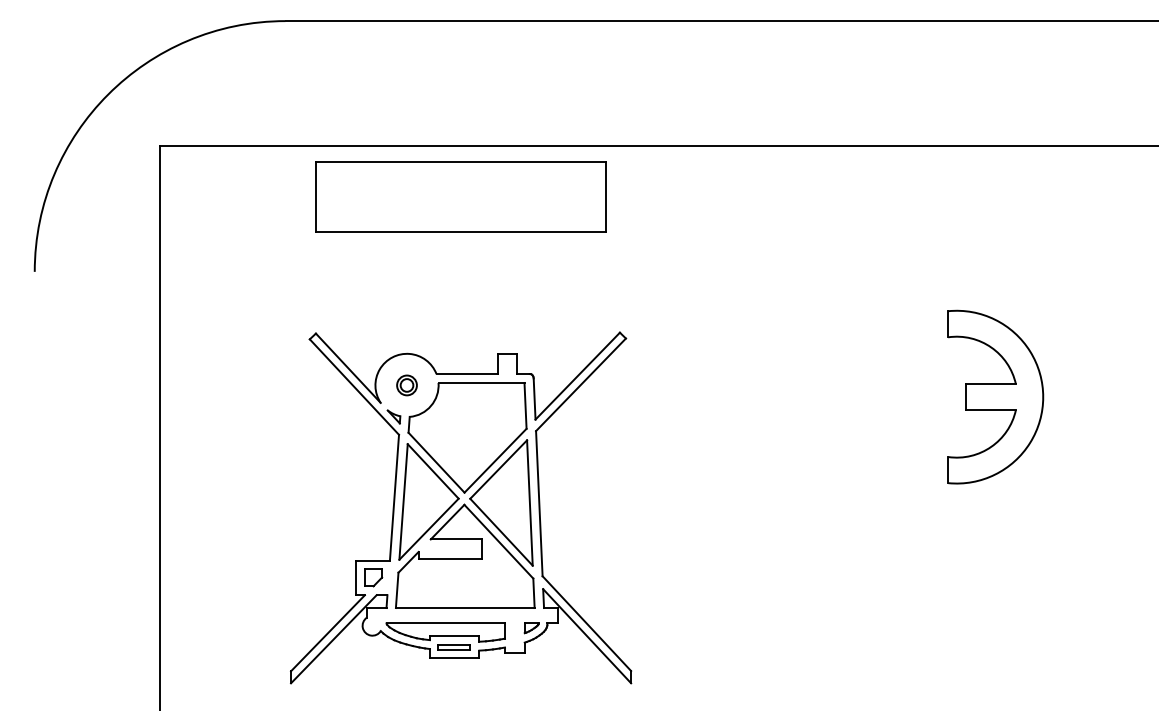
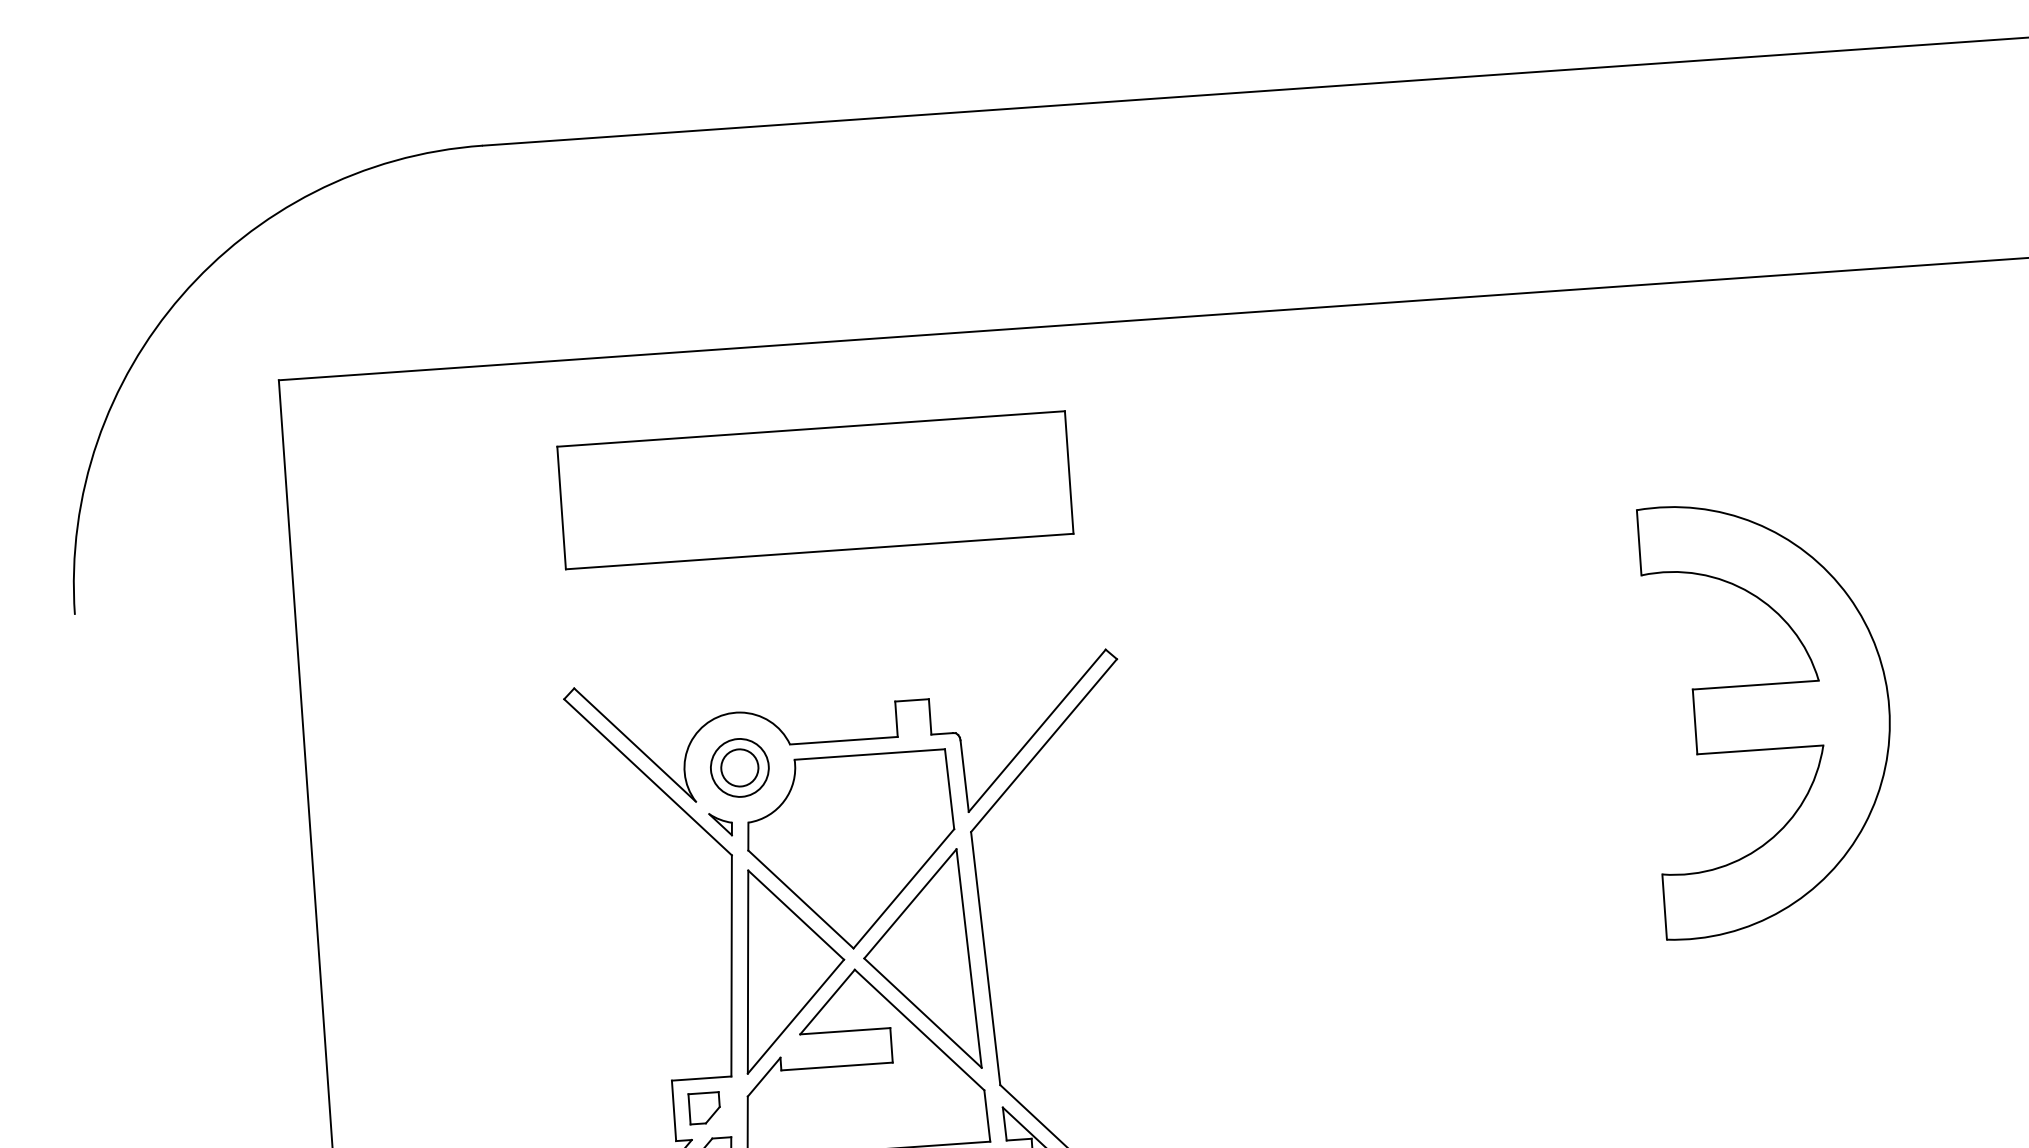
part: (460, 196) -> (814, 488), moved
part: (406, 385) -> (738, 768), size x1.67
part: (995, 396) -> (1770, 715), size x1.43

